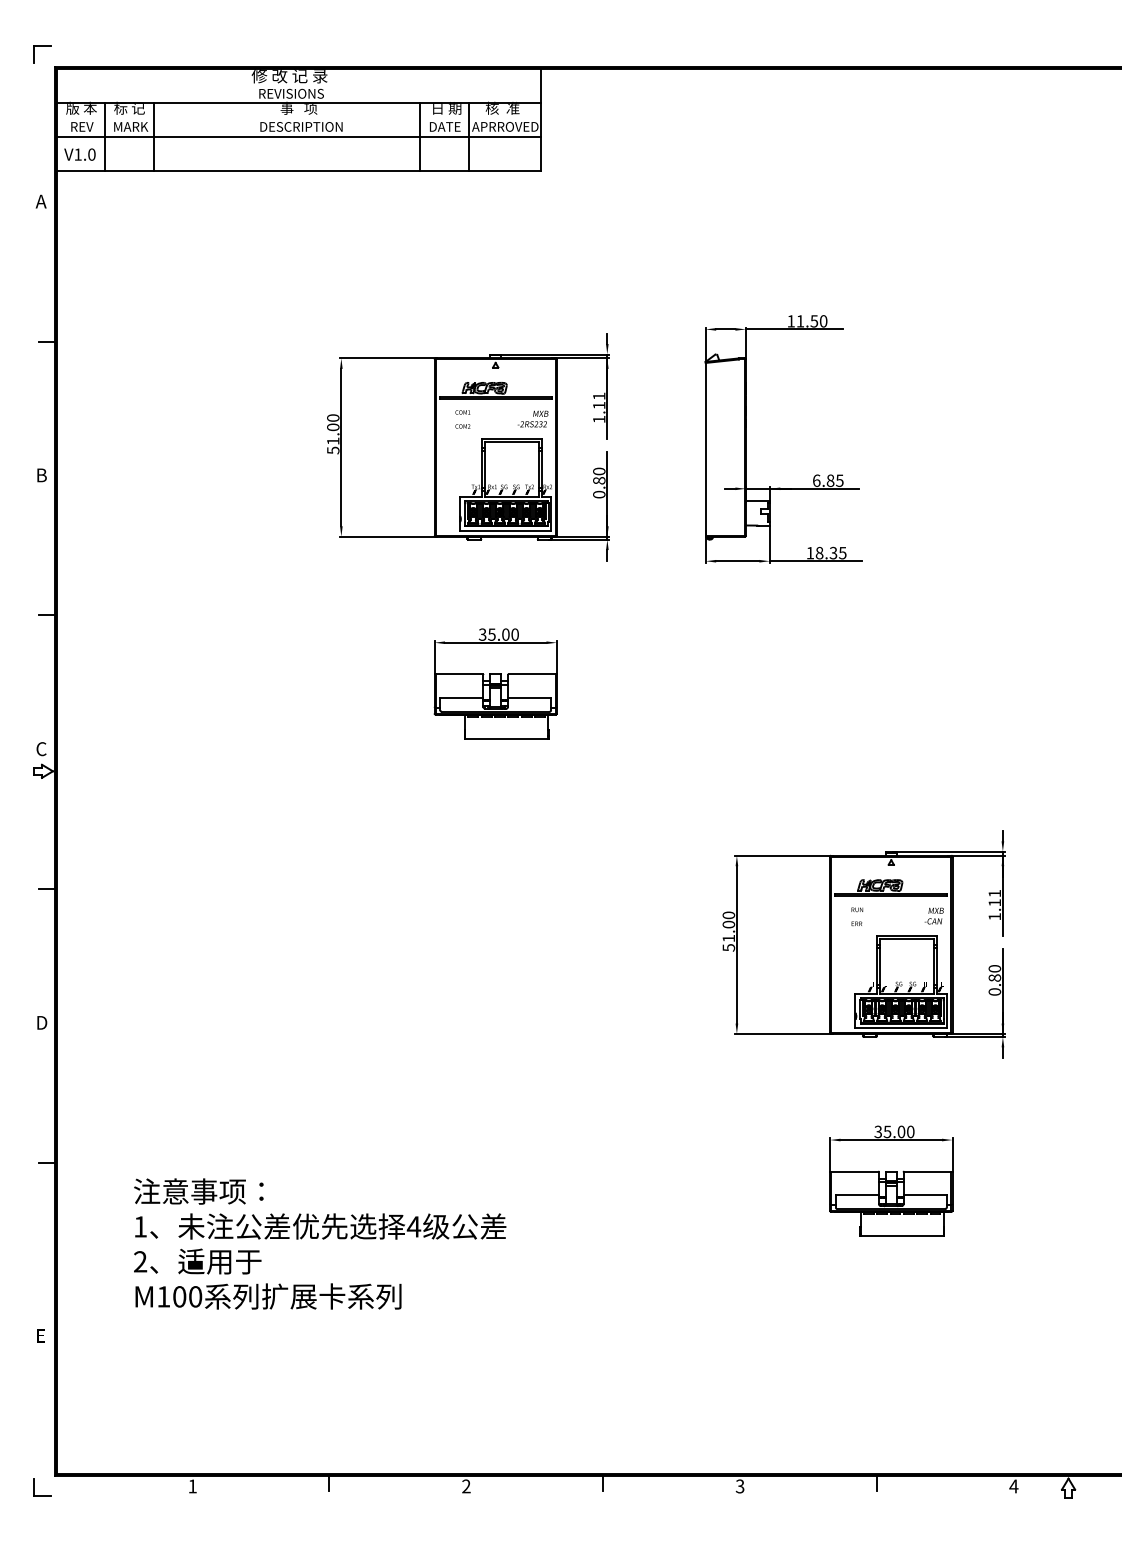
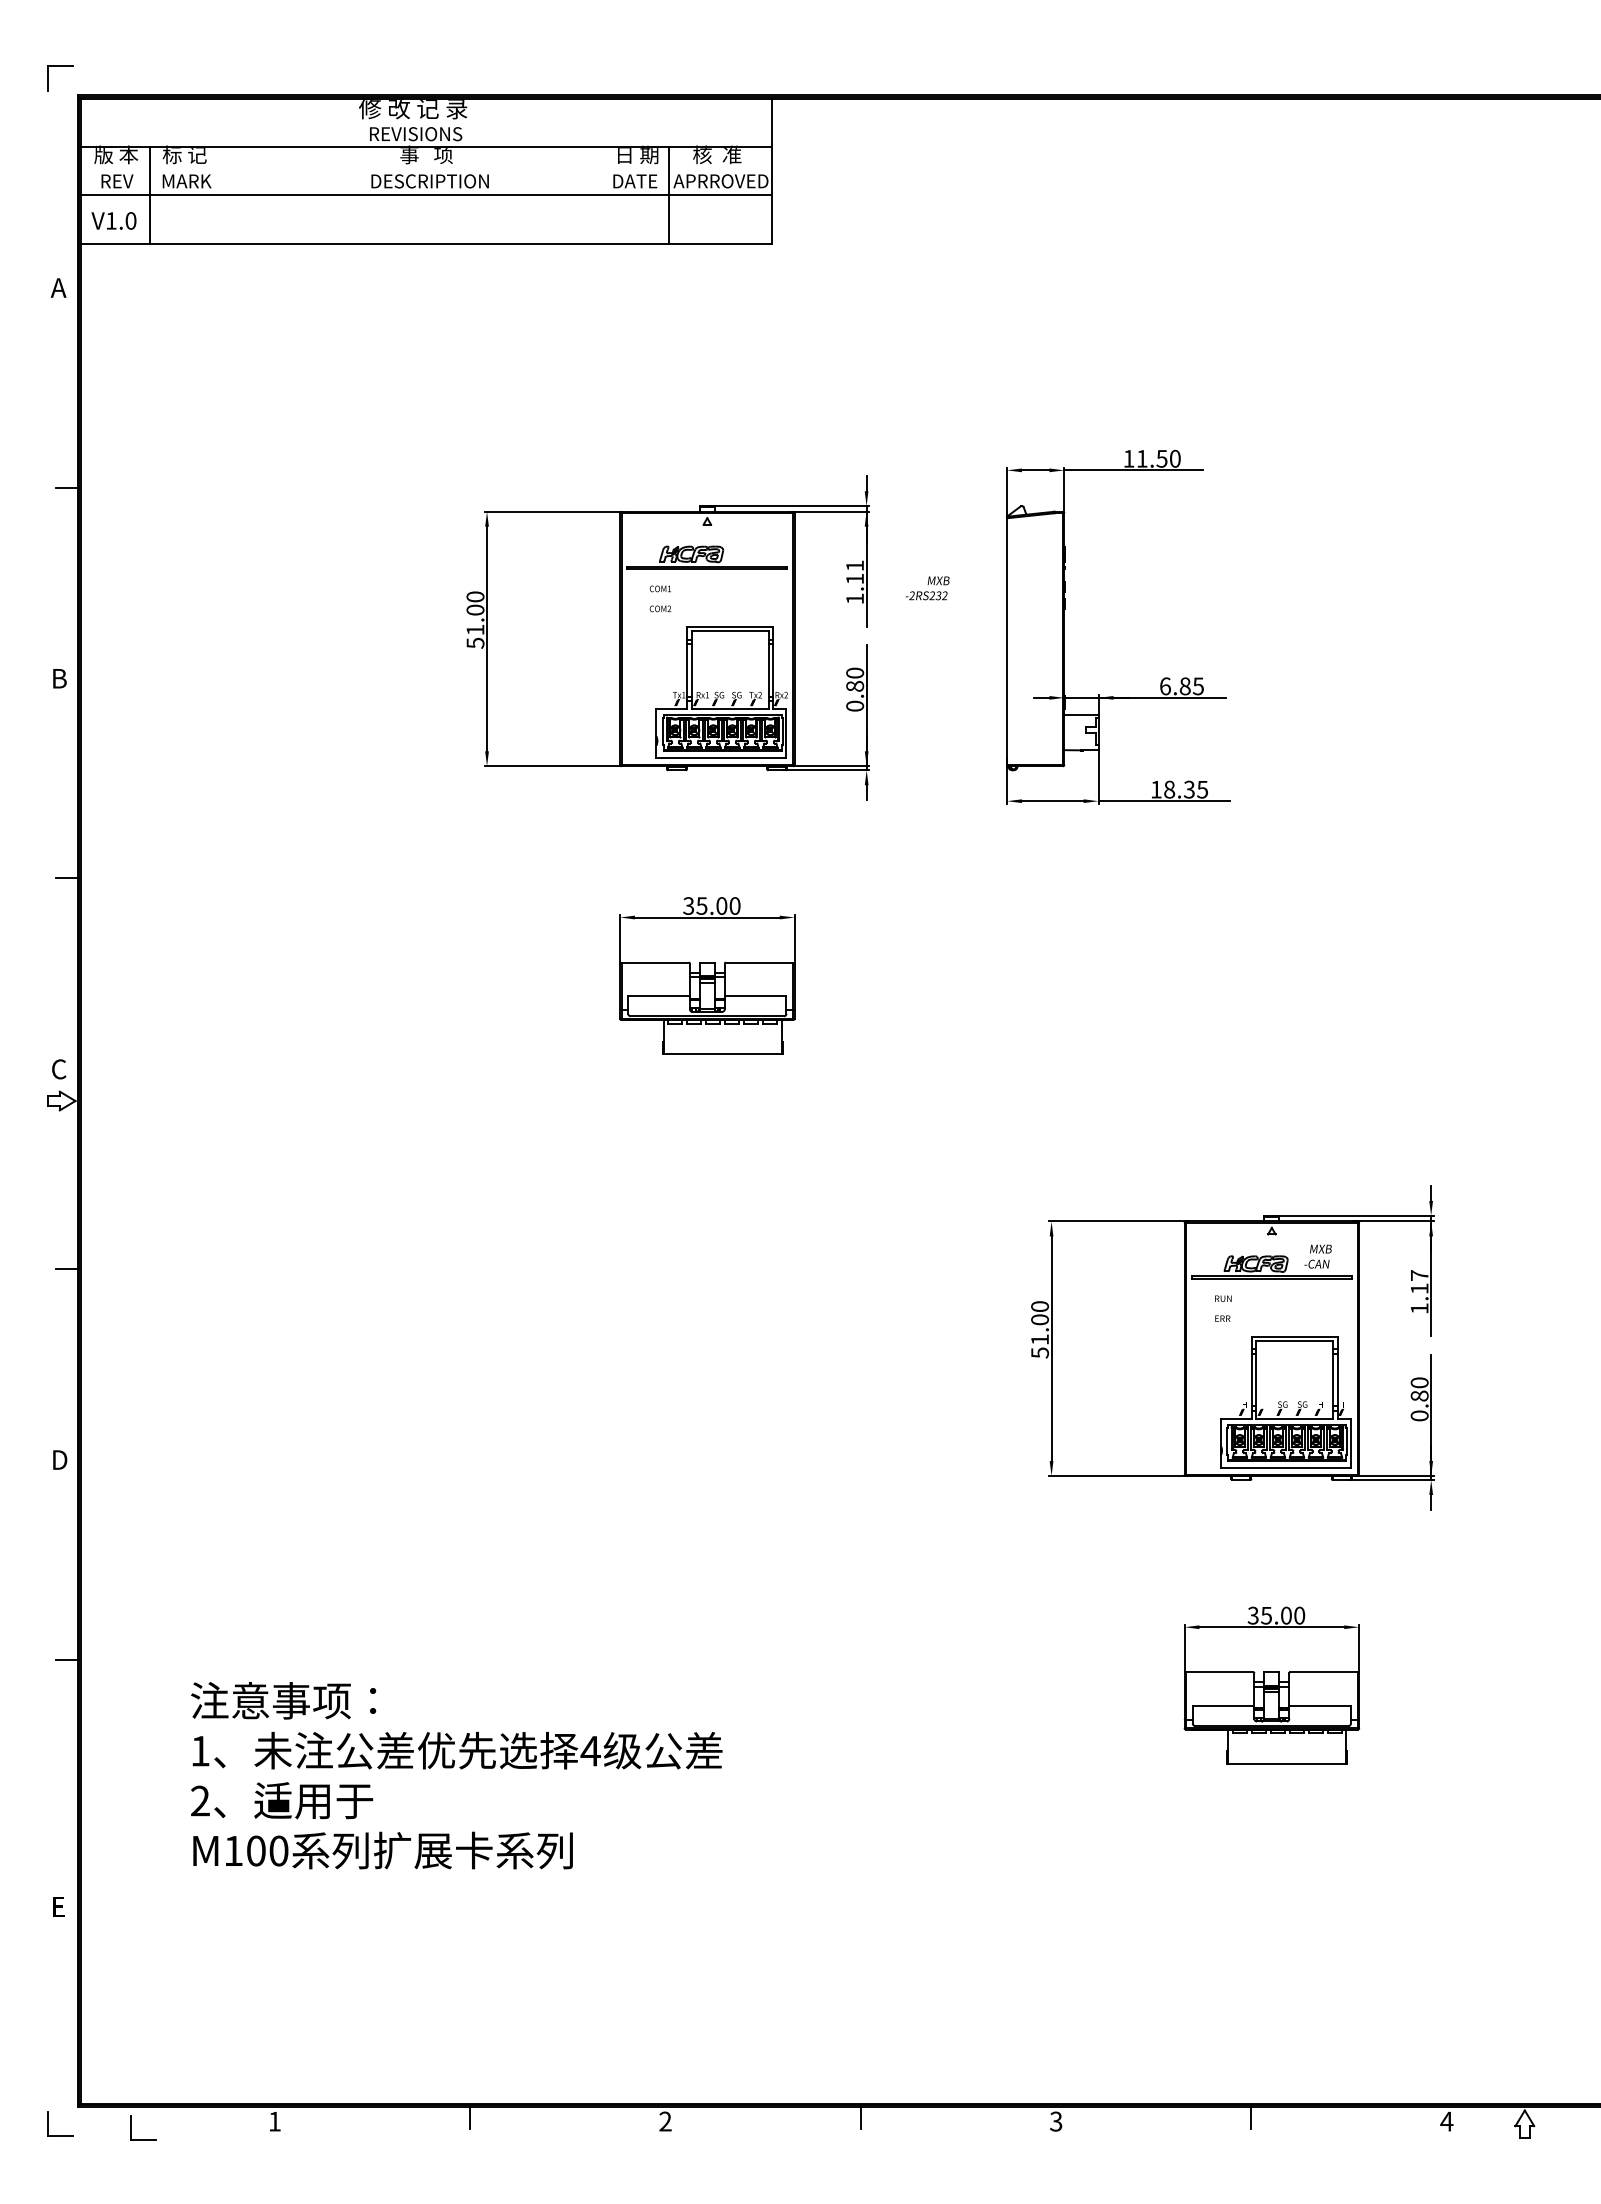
line: (153, 136) -> (219, 194), removed
line: (420, 136) -> (599, 194), removed
text: (532, 419) -> (927, 588), moved
text: (994, 893) -> (1419, 1275), 1.11 -> 1.17
text: (933, 915) -> (1317, 1256), moved
part: (92, 1490) -> (131, 2127), added

